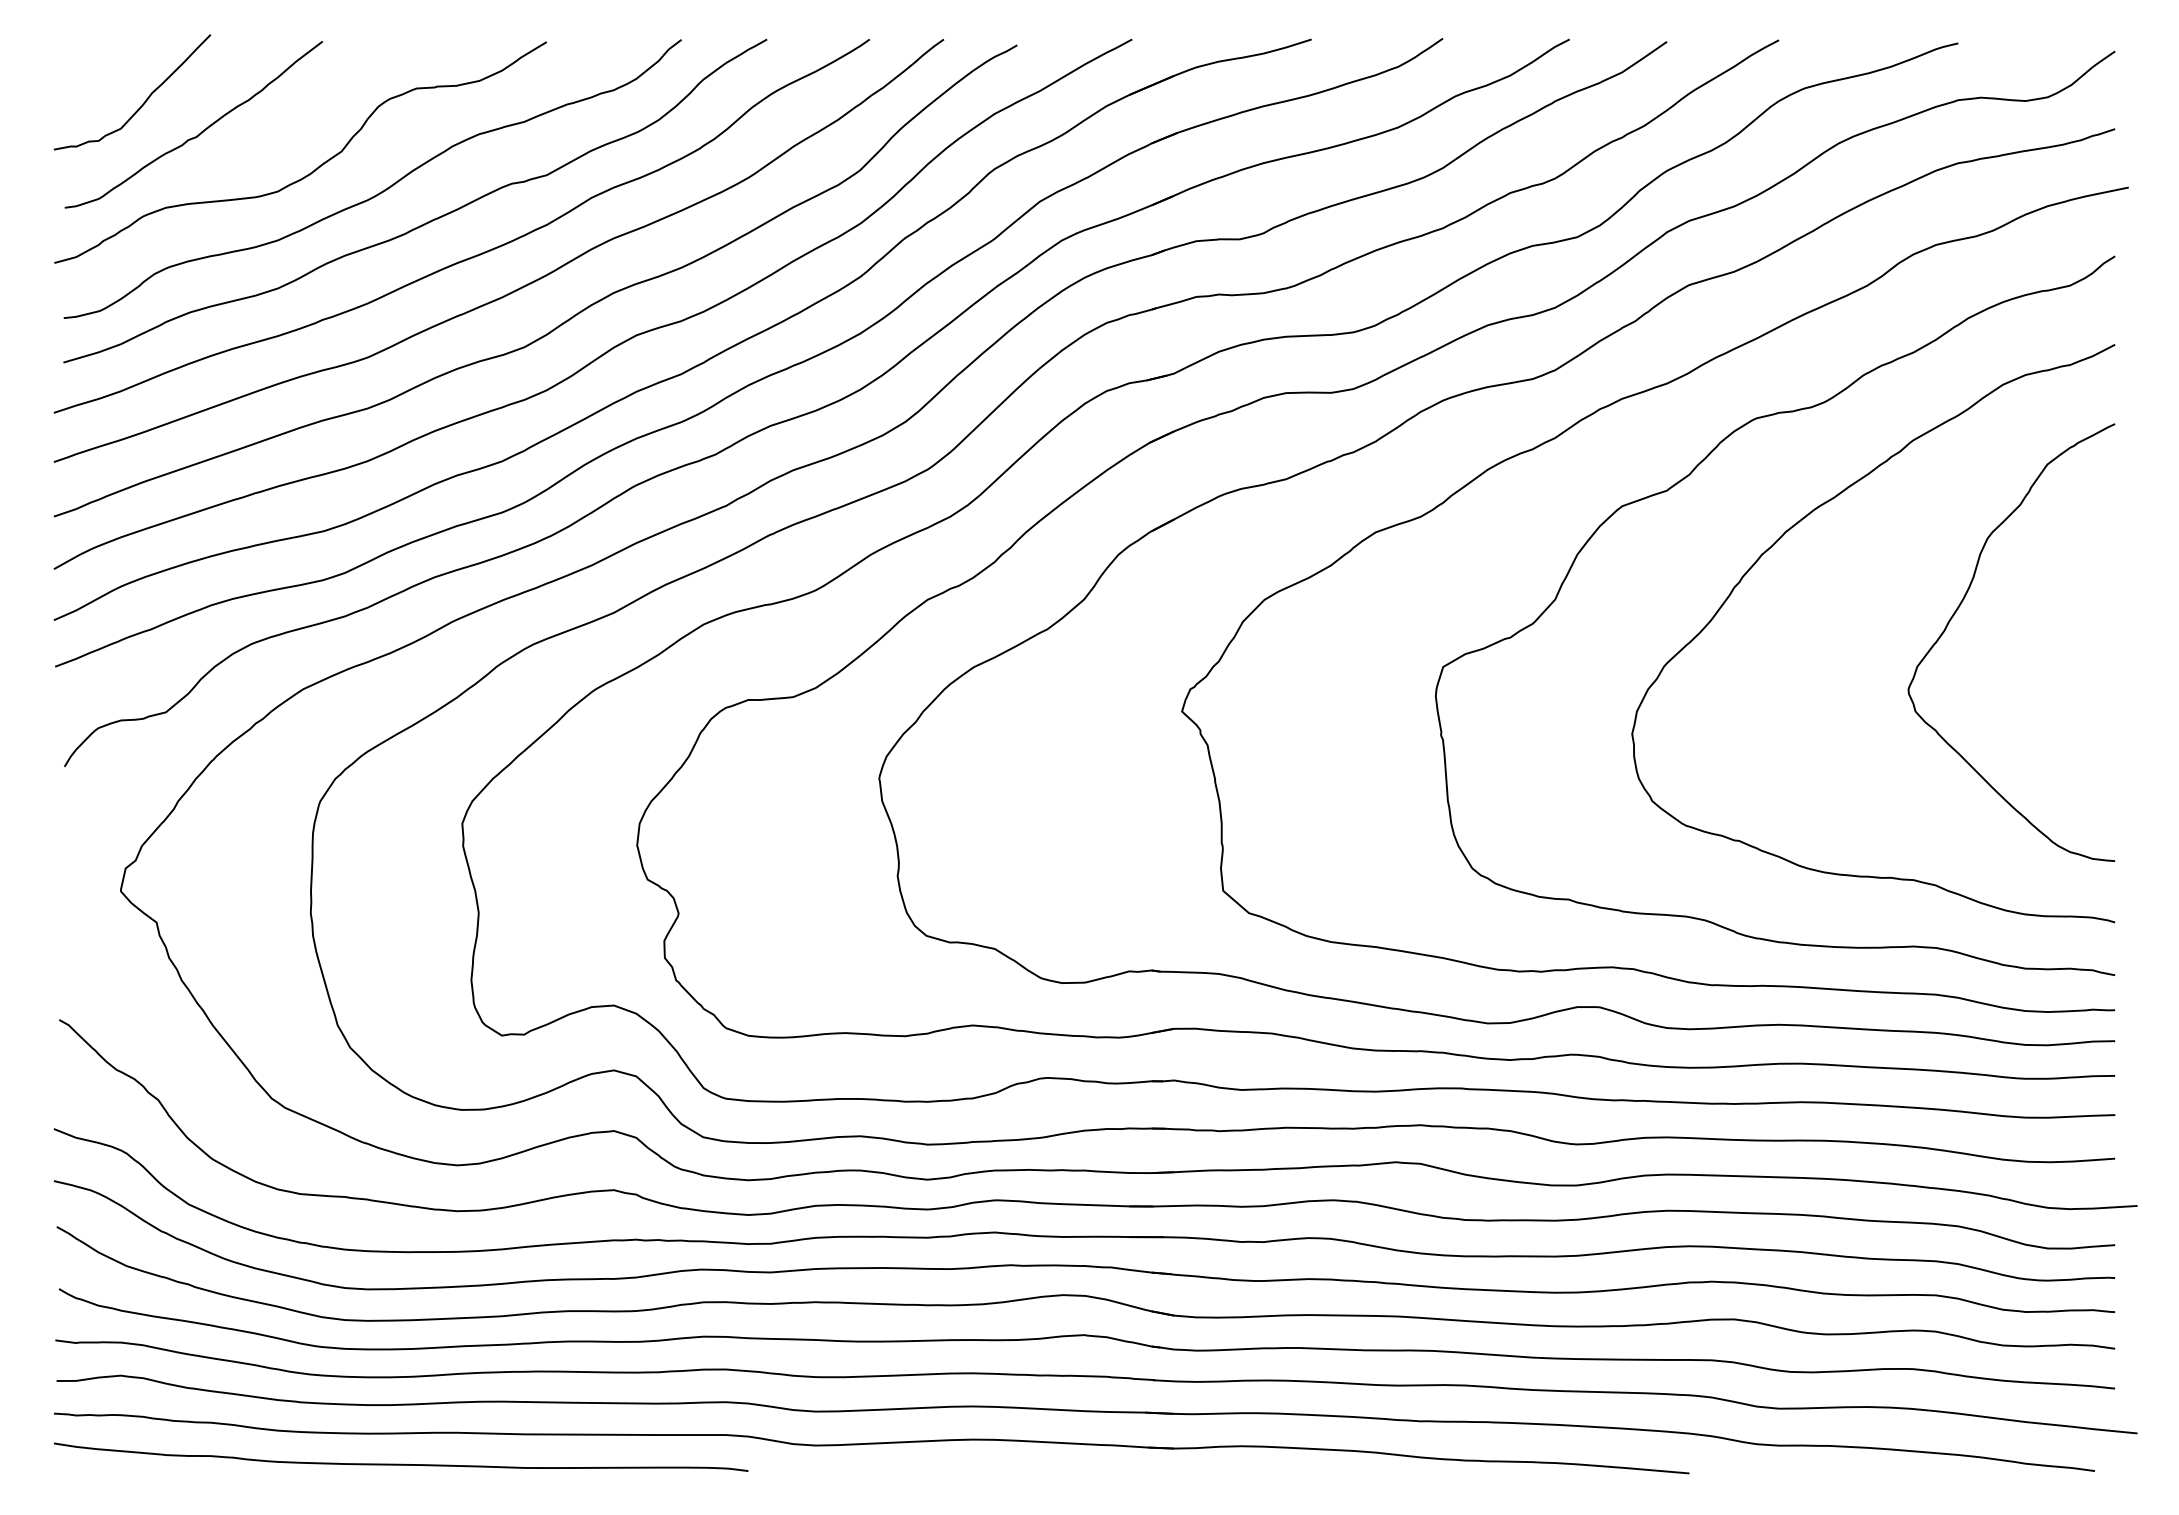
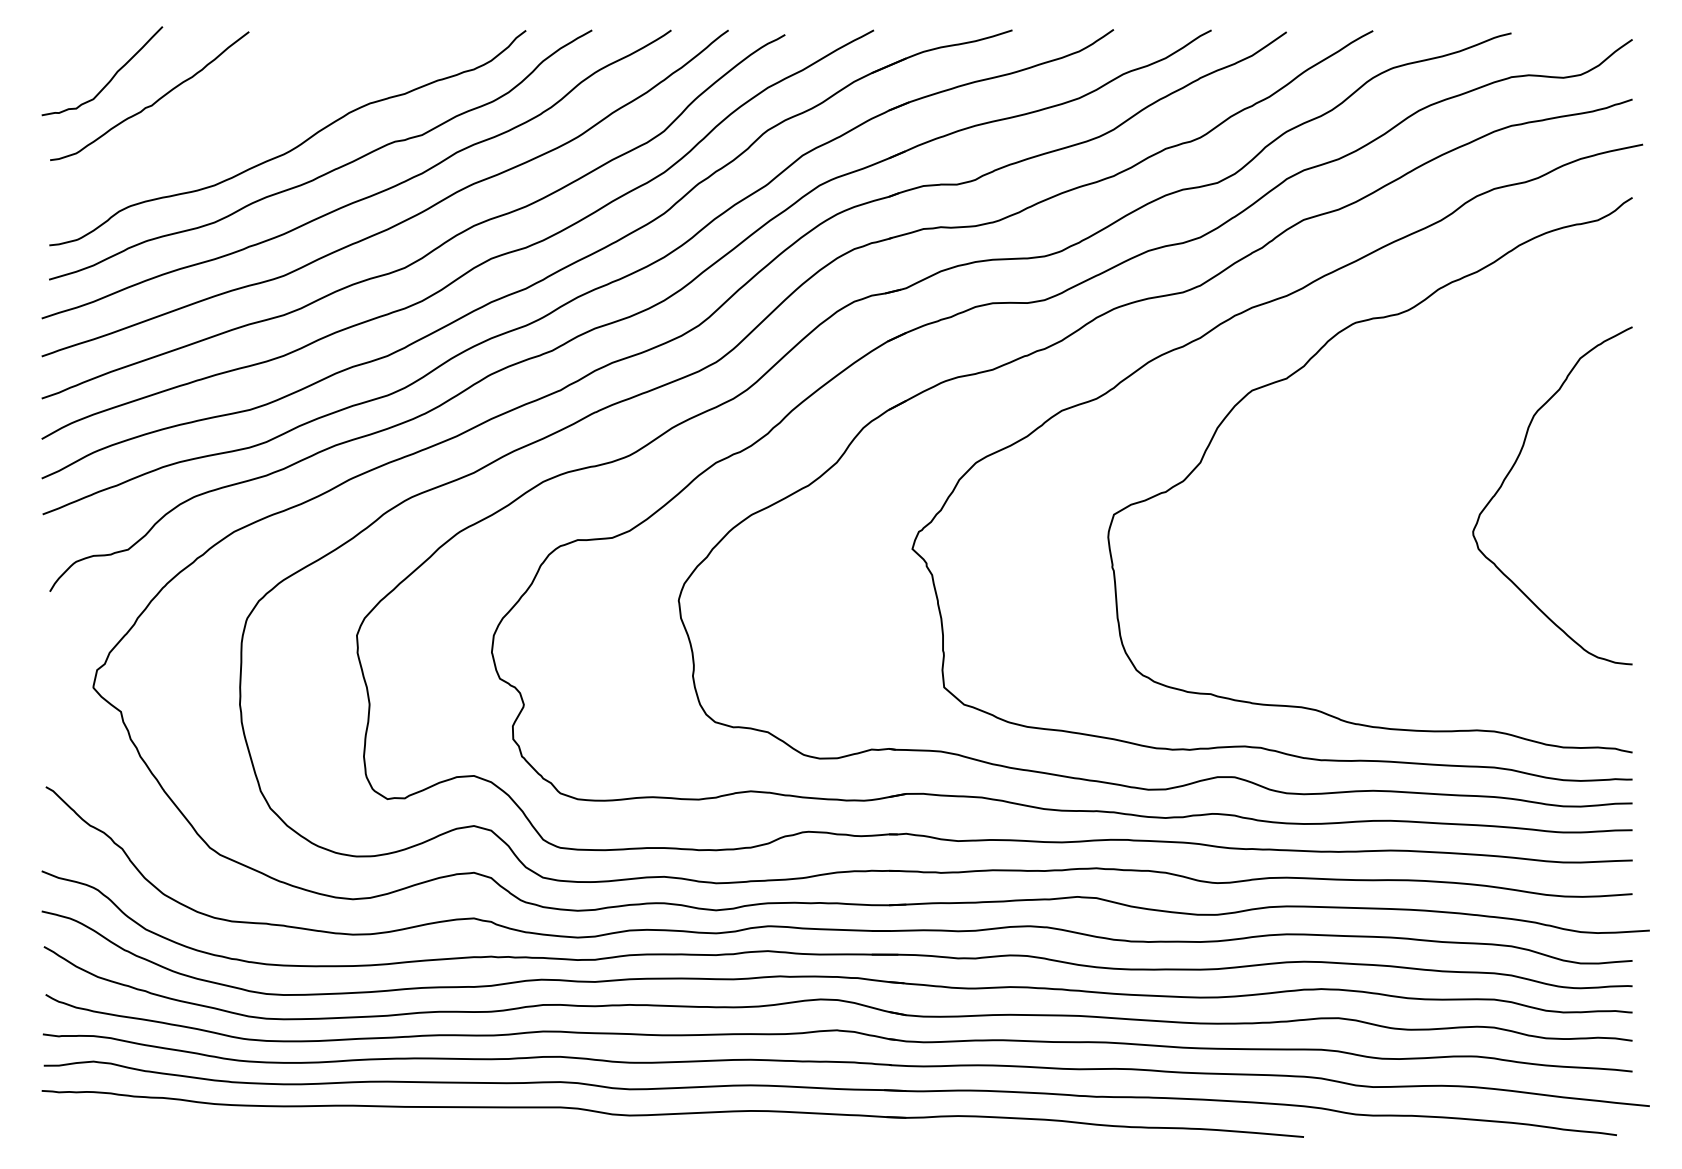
curve: (315, 168) -> (243, 129), removed
curve: (1780, 539) -> (1374, 416), removed
curve: (401, 1463) -> (310, 1129), removed

